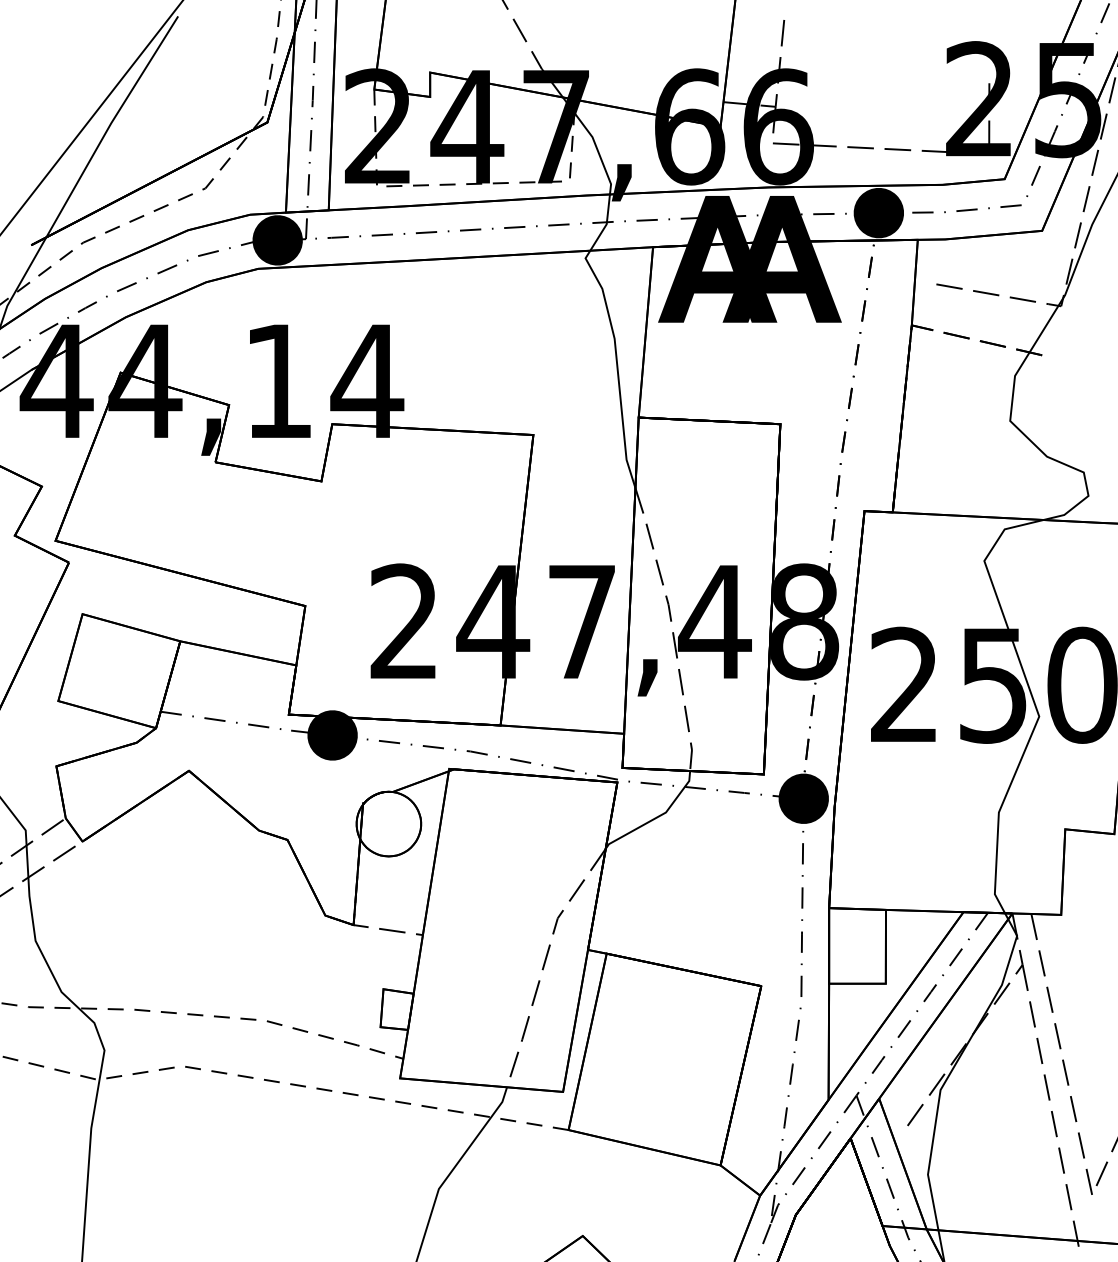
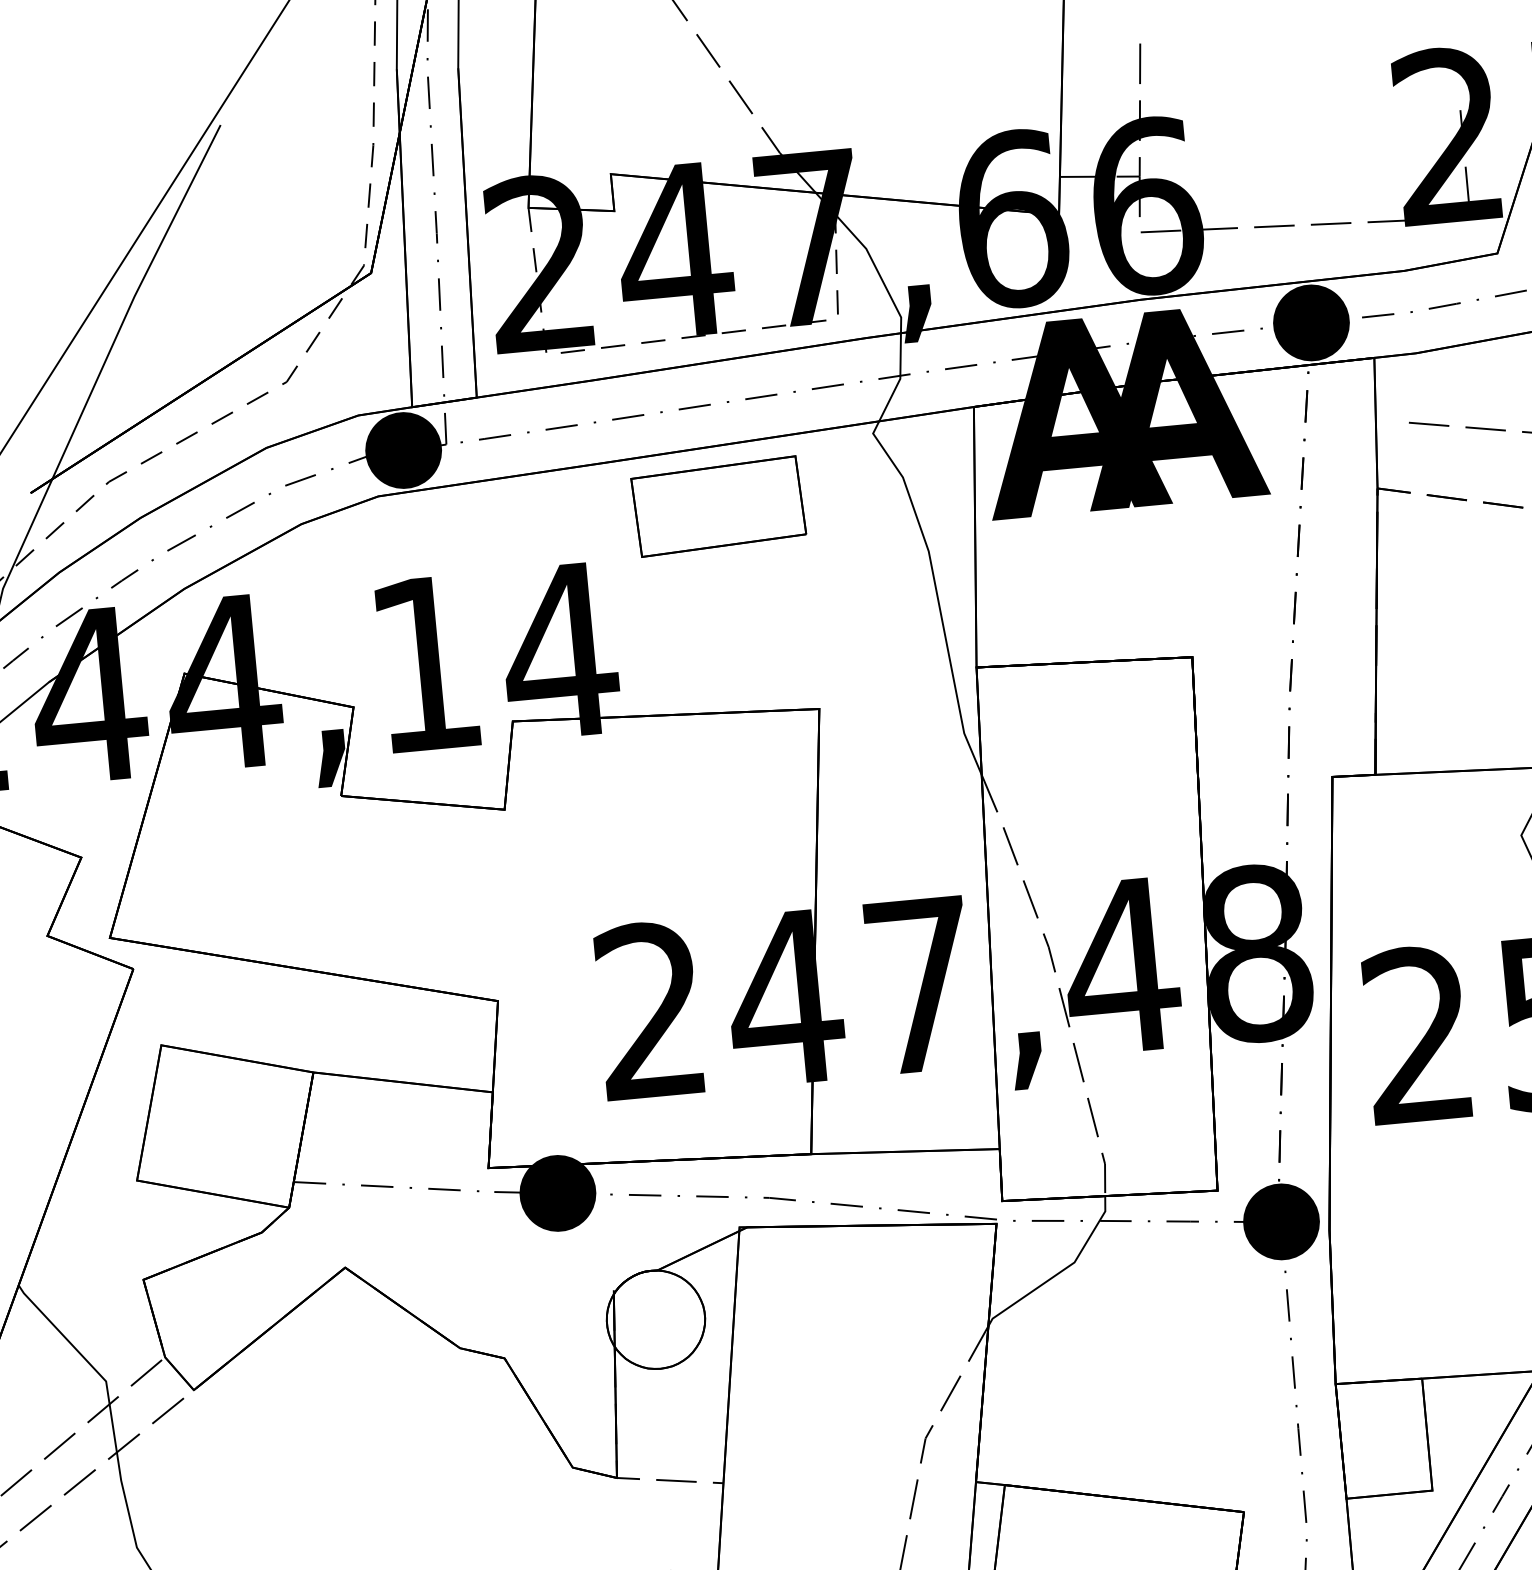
part: (479, 296) -> (717, 506), added

